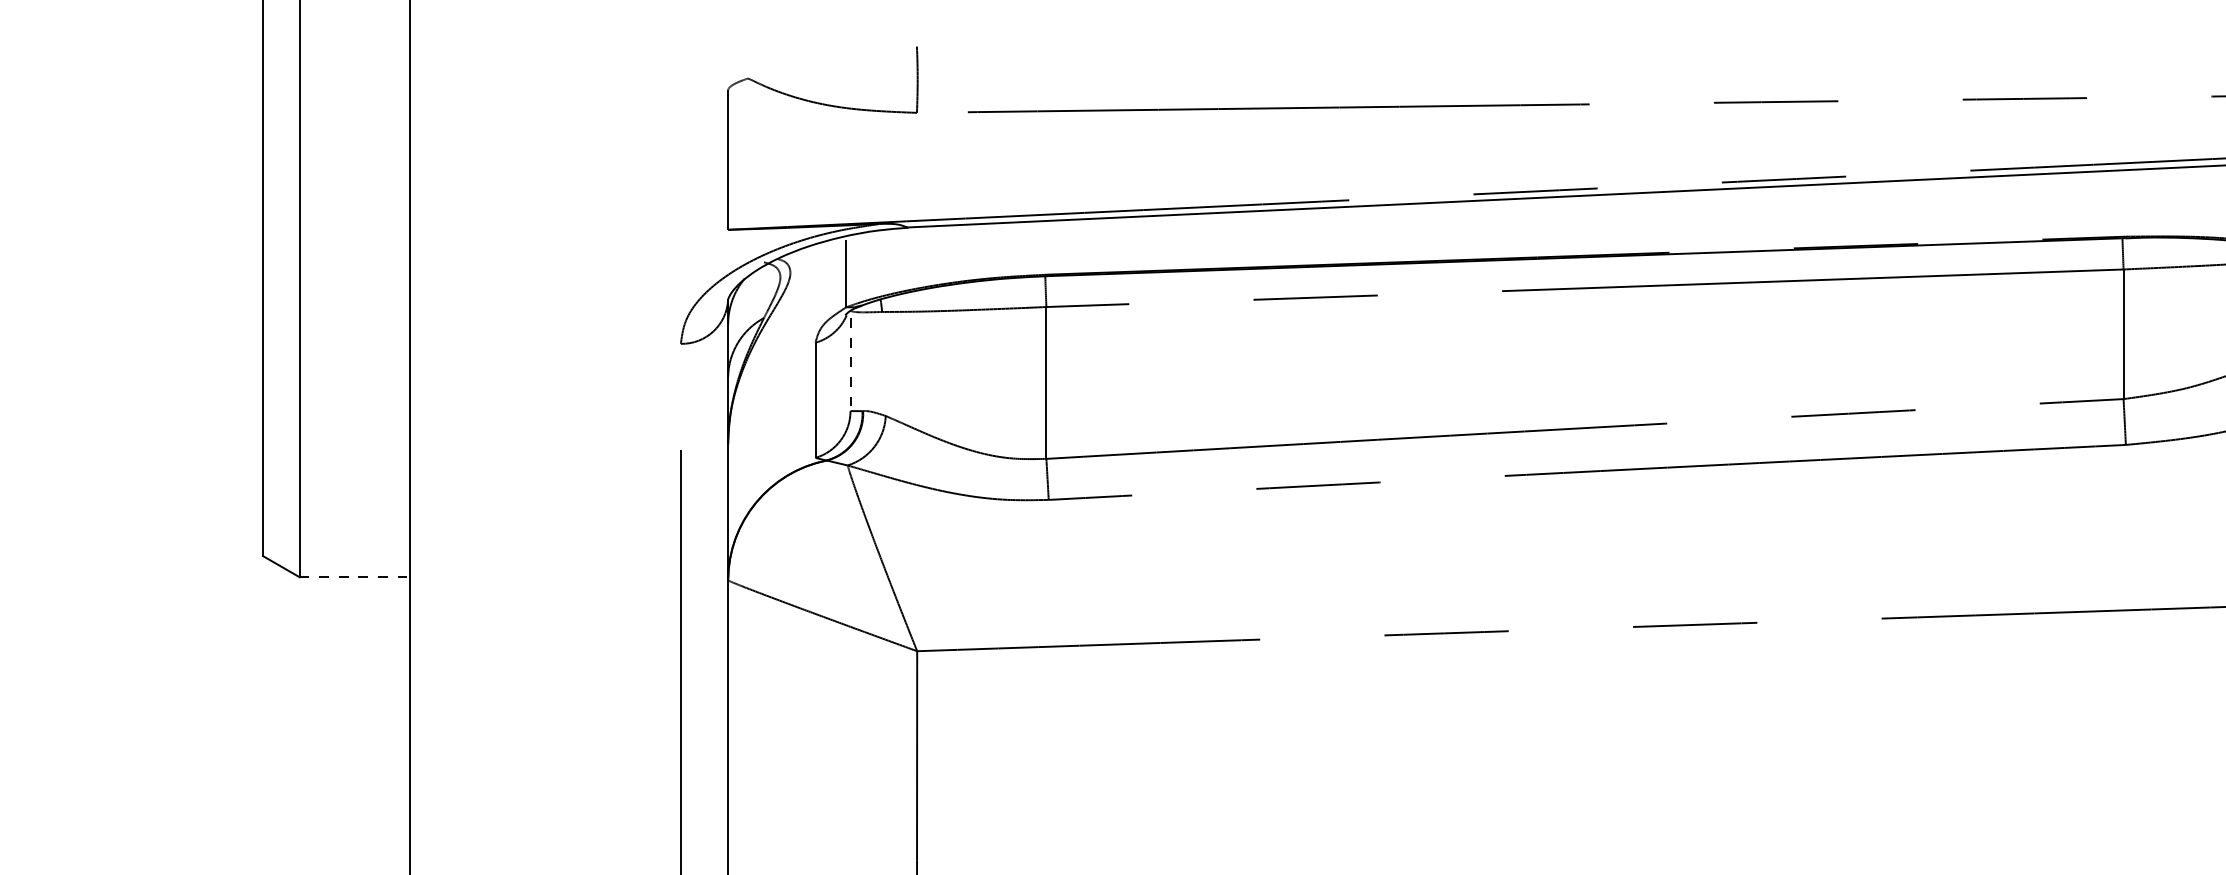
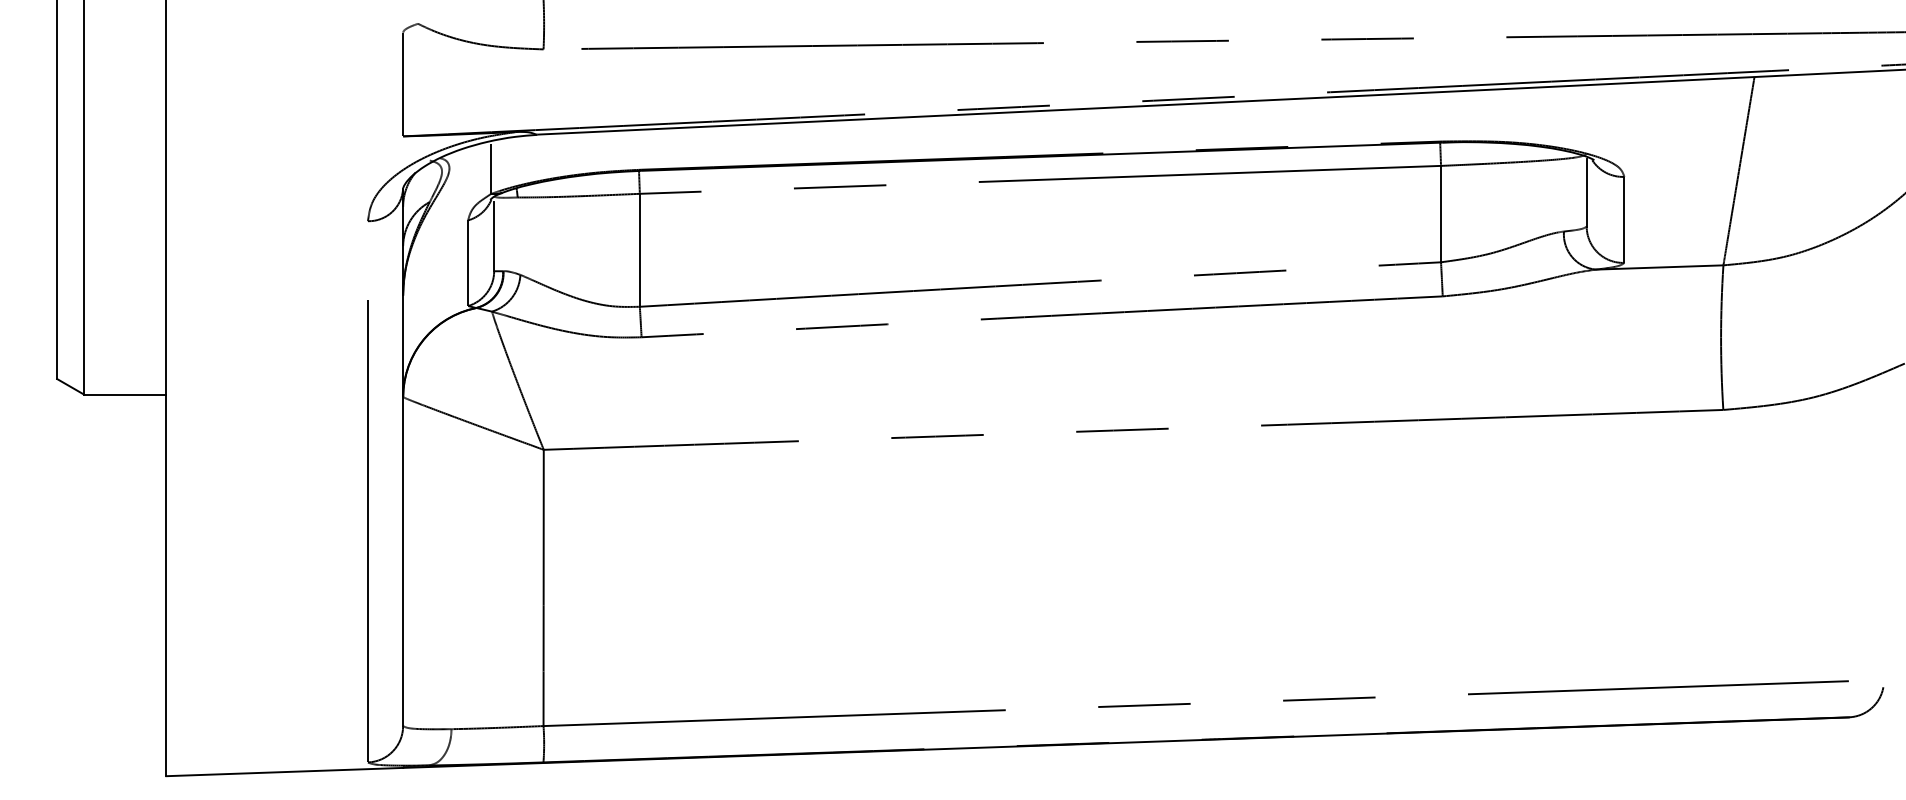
line: (850, 364) -> (494, 236), dashed -> solid
line: (354, 576) -> (125, 394), dashed -> solid

